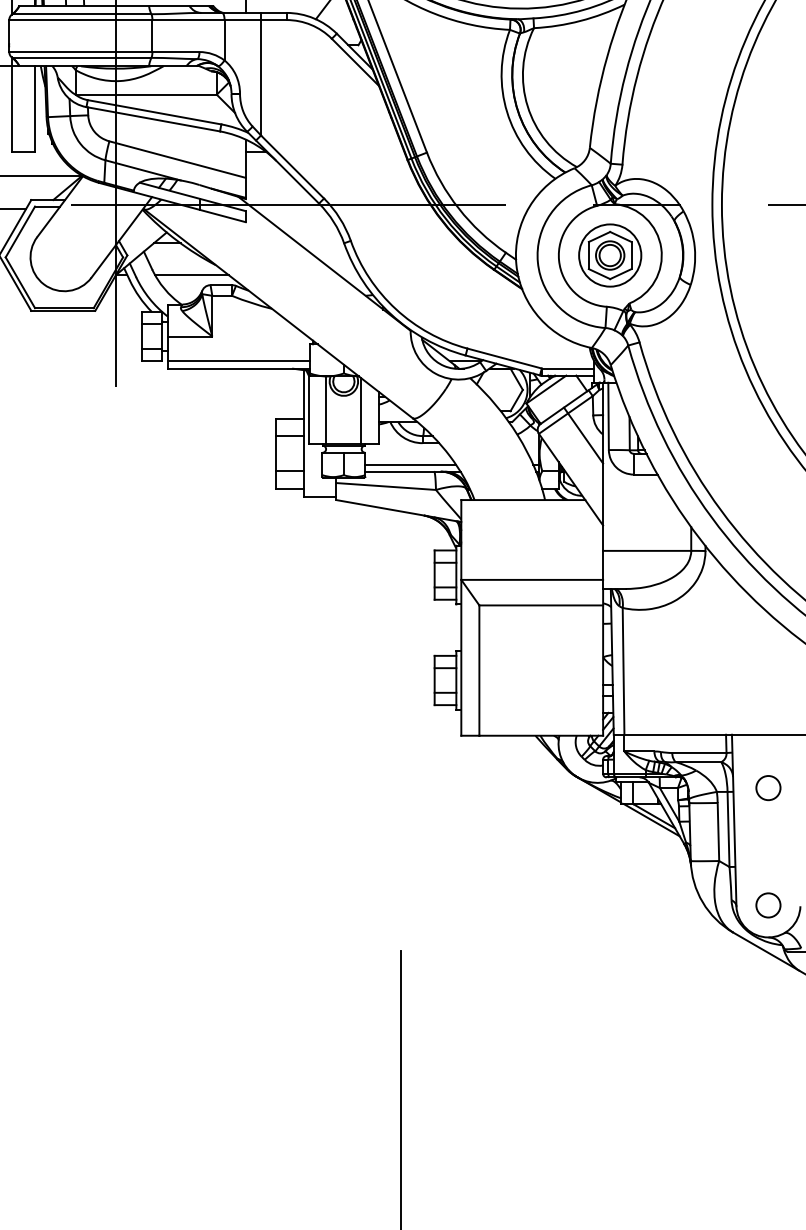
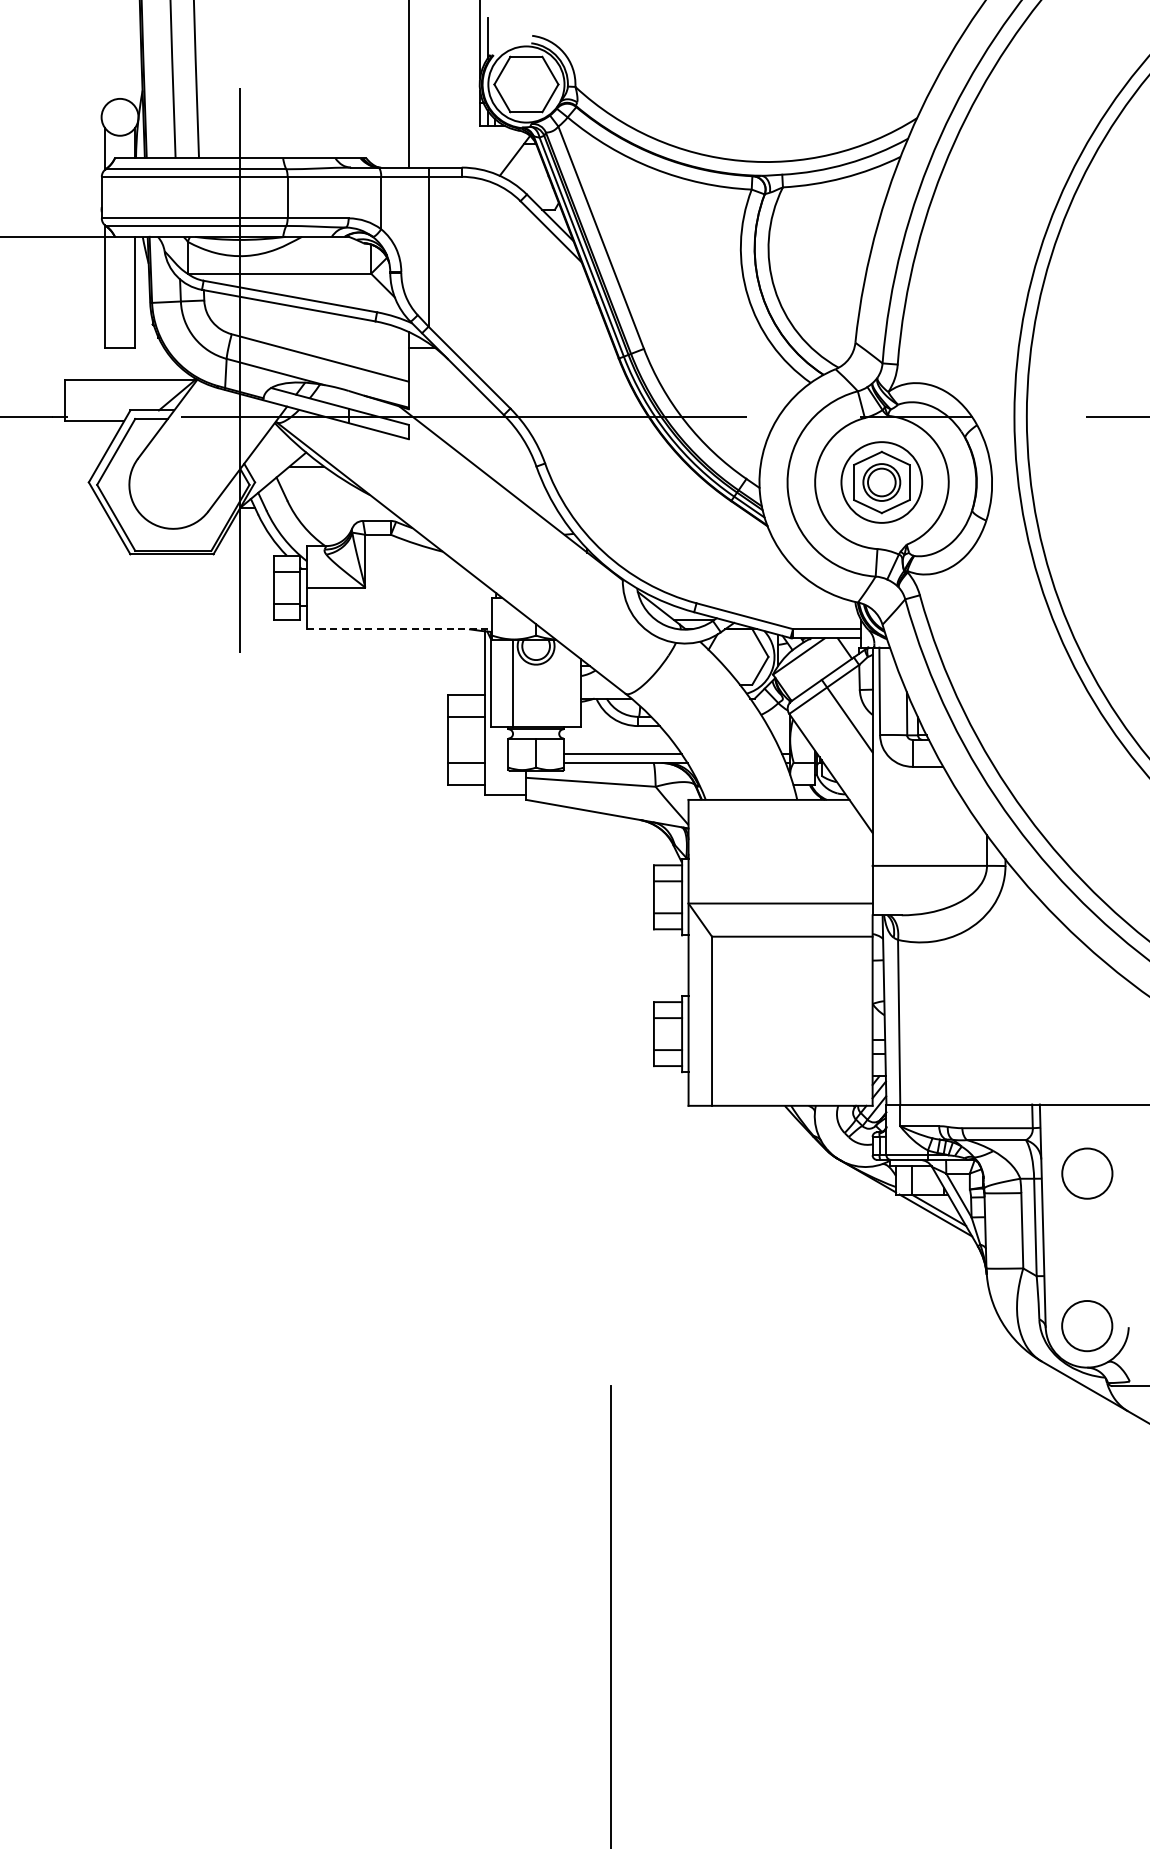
line: (191, 275) -> (338, 508), removed
line: (238, 361) -> (399, 619), removed
line: (239, 368) -> (400, 629), solid -> dashed
line: (361, 411) -> (558, 684), removed
circle: (767, 787) -> (1086, 1173), size x1.6
circle: (767, 904) -> (1086, 1325), size x1.6

